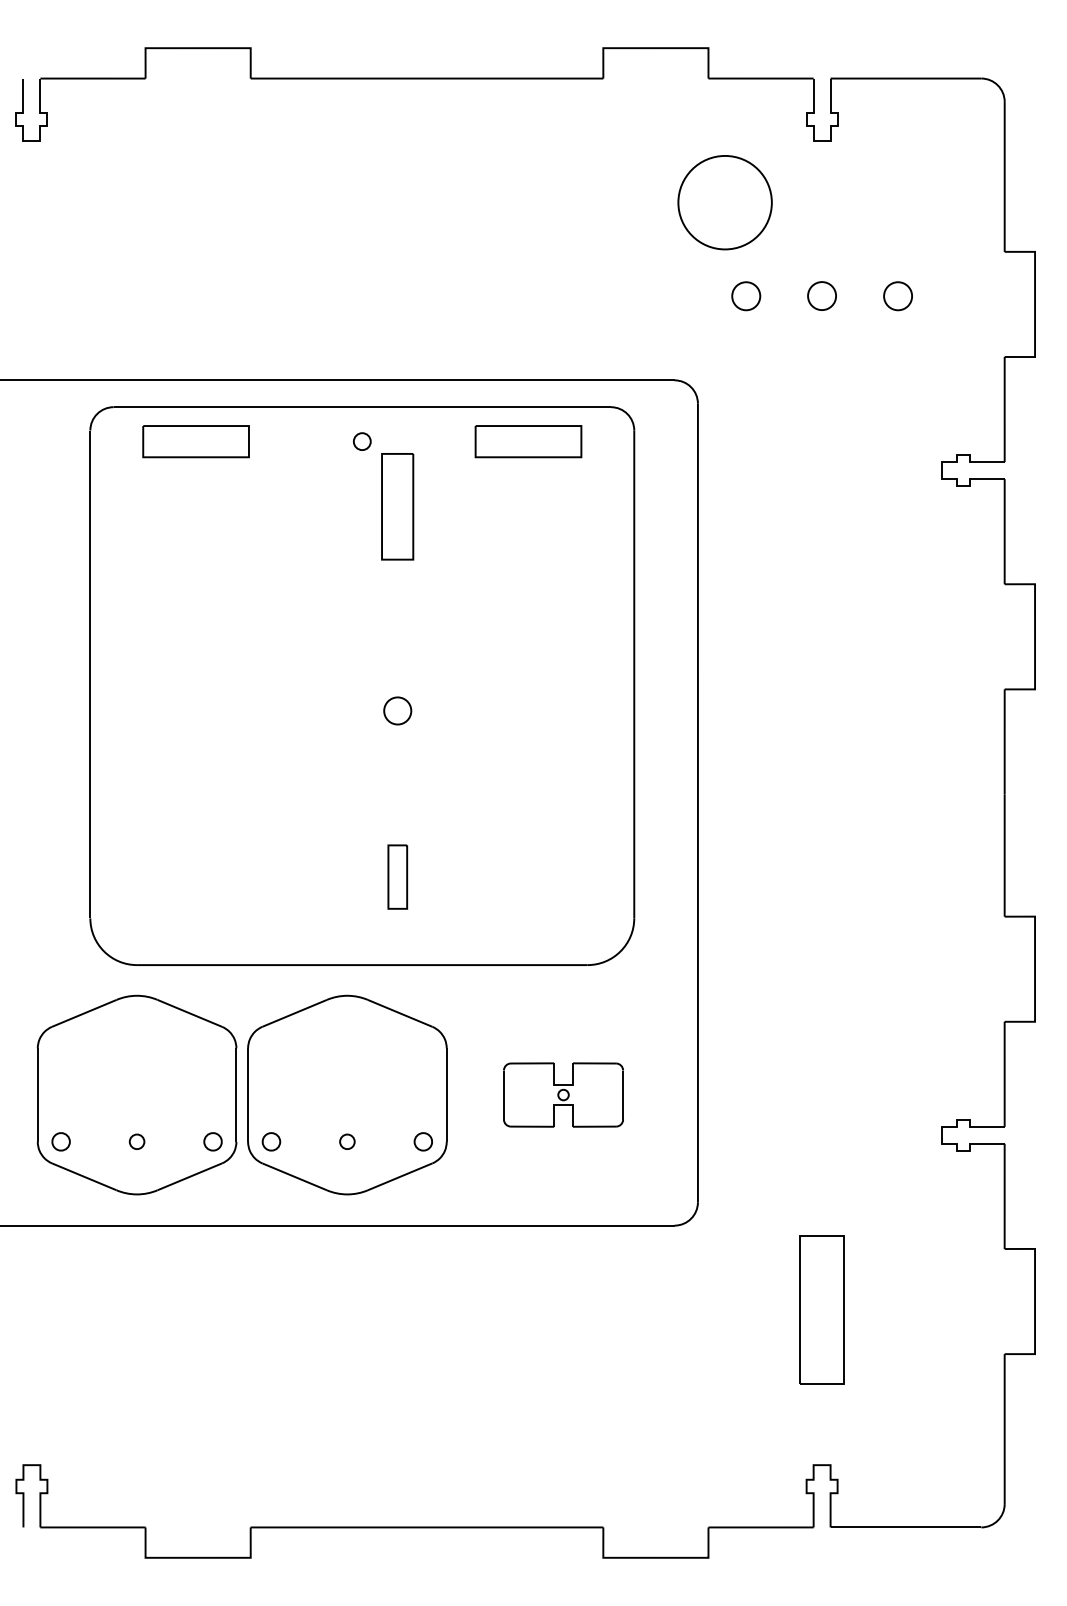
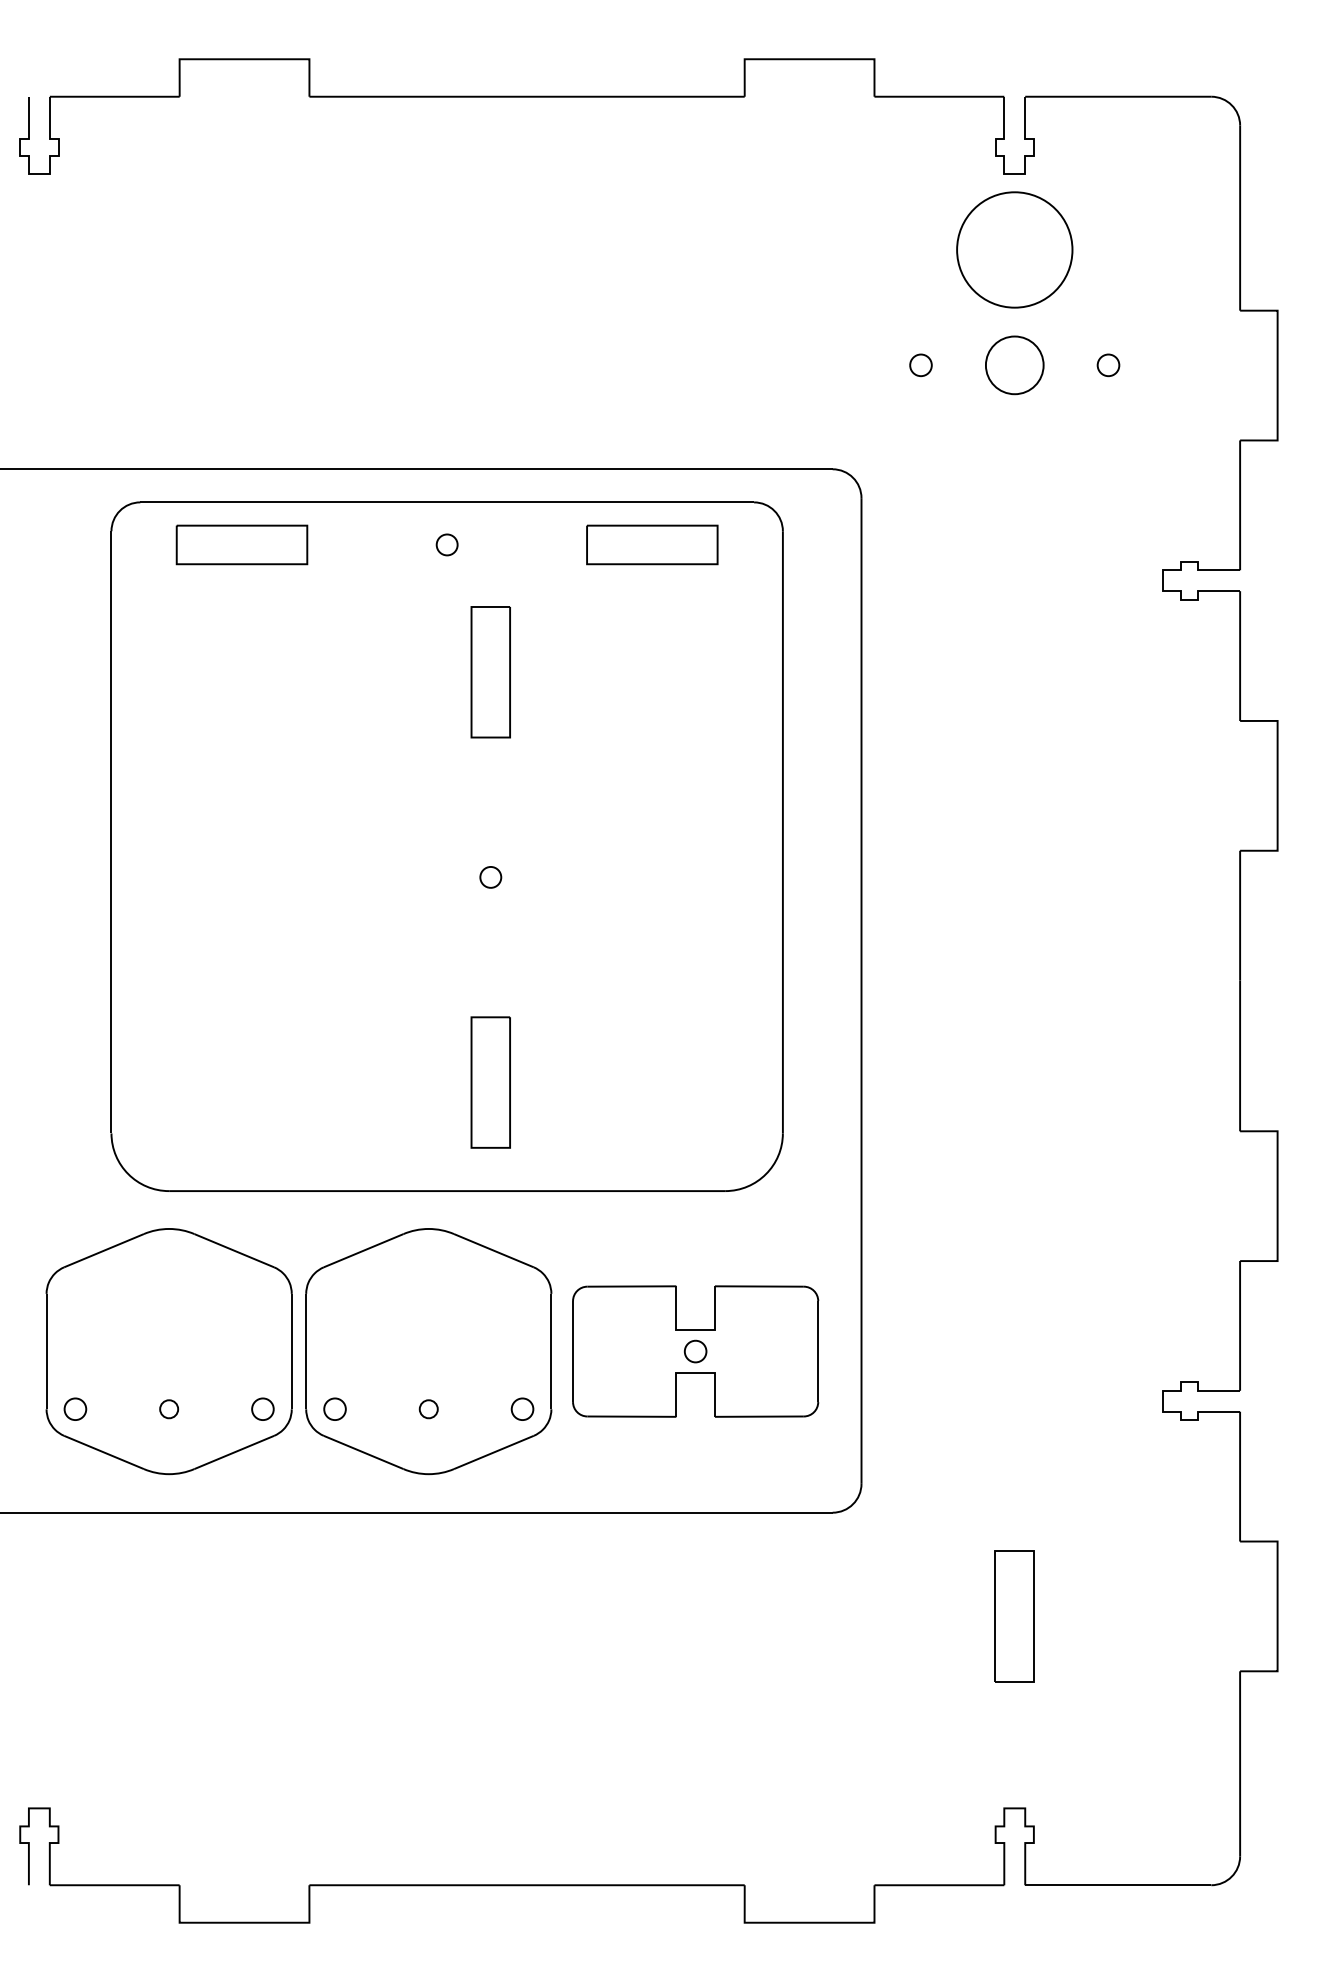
part: (724, 202) -> (1014, 249), moved
part: (745, 295) -> (920, 364), size x0.62
part: (821, 295) -> (1014, 364), size x1.67
part: (897, 295) -> (1107, 364), size x0.62
part: (397, 506) -> (490, 671), moved
part: (397, 710) -> (490, 876), size x0.62
part: (397, 876) -> (490, 1081), size x1.67
part: (563, 1094) -> (695, 1350), size x1.67
part: (822, 1309) -> (1015, 1616), size x0.71

